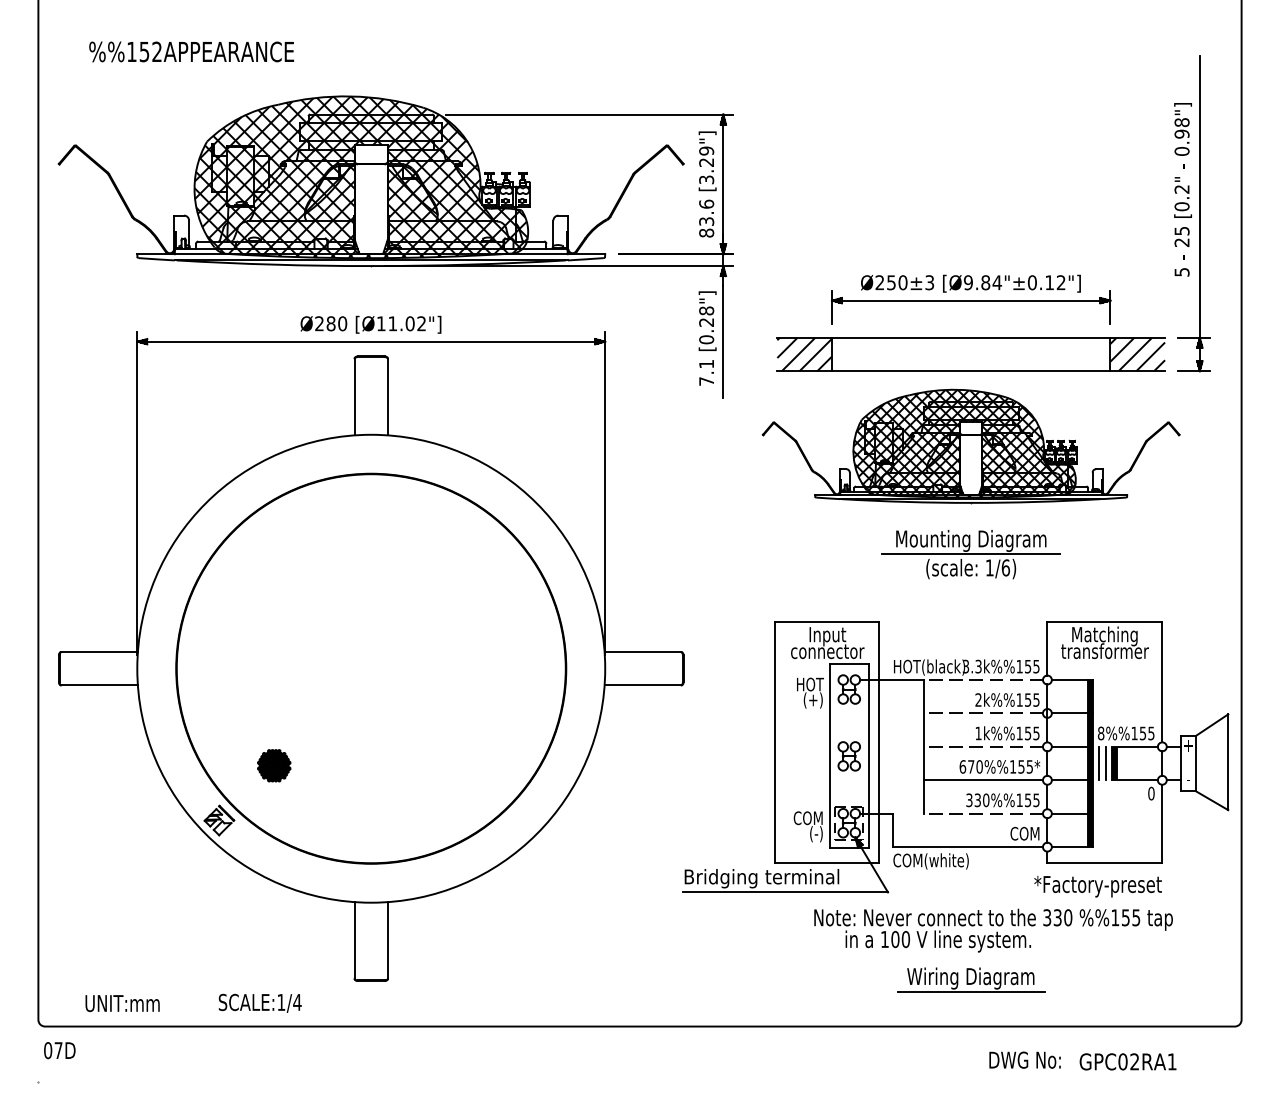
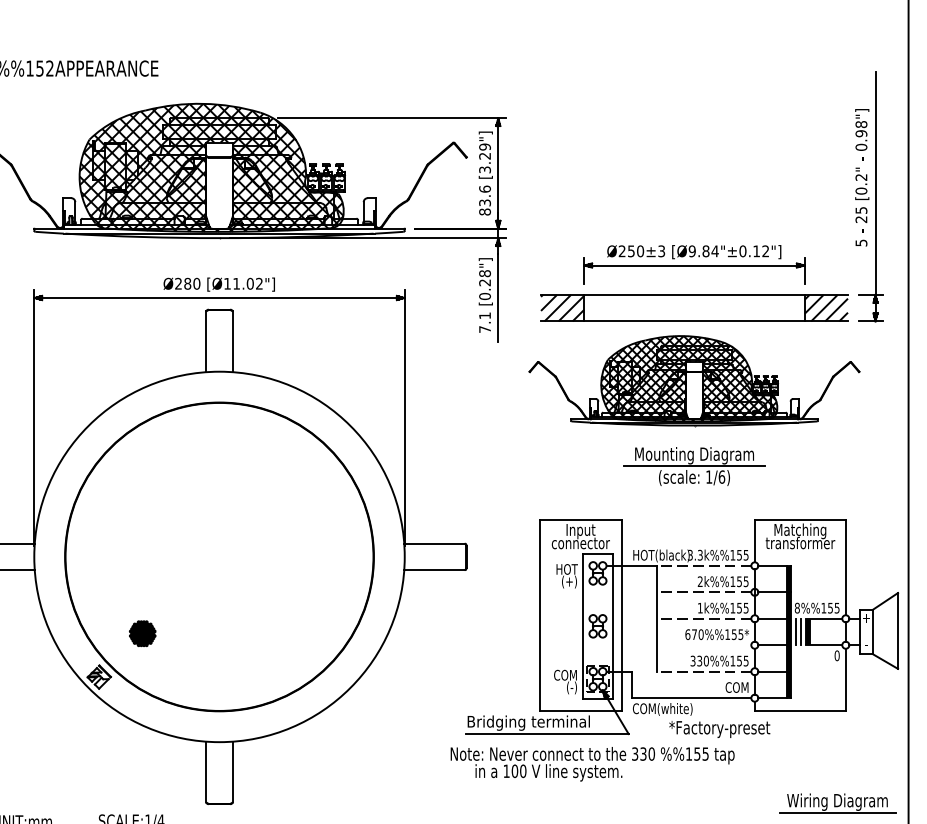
line: (982, 780) -> (703, 645), removed
text: (1097, 886) -> (719, 729), moved
text: (993, 930) -> (592, 764), moved
part: (971, 979) -> (838, 802), moved

